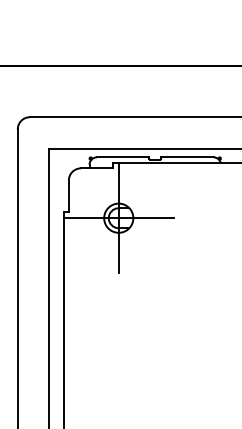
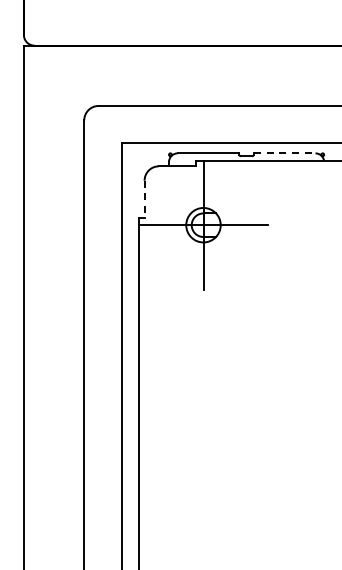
line: (187, 157) -> (284, 153), solid -> dashed
line: (68, 196) -> (144, 199), solid -> dashed

